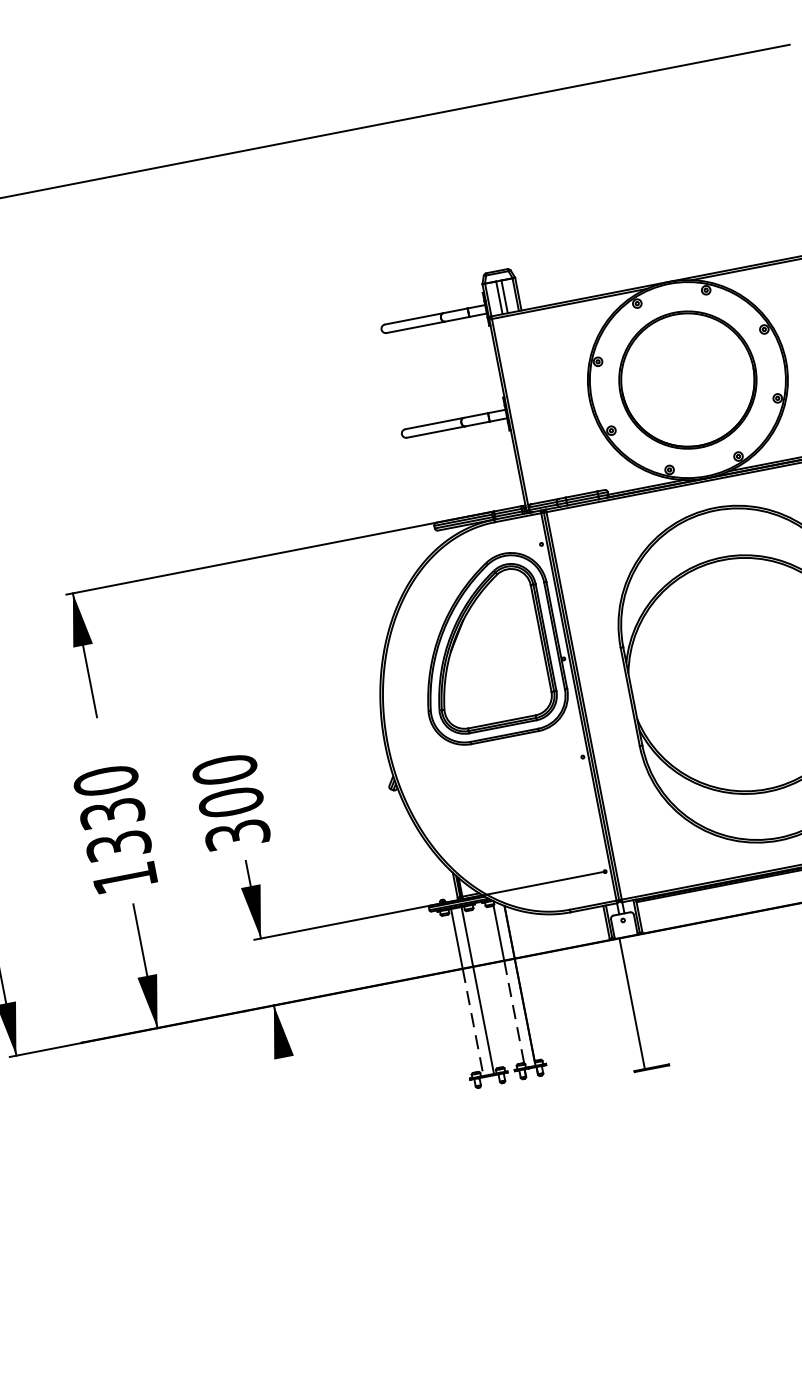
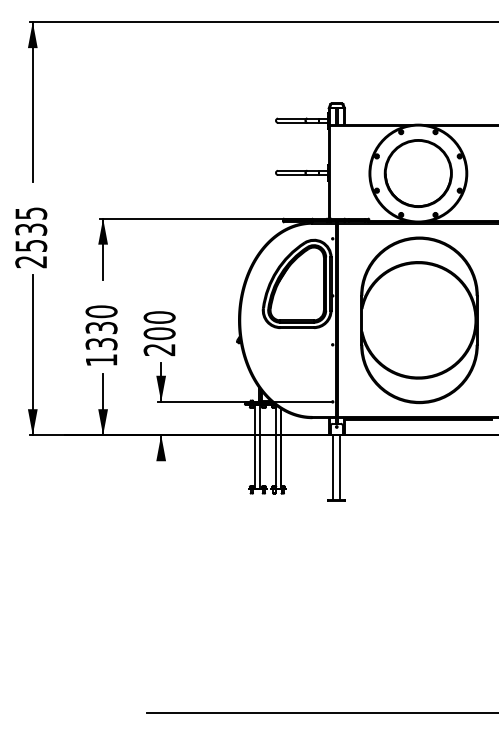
text: (237, 834) -> (159, 349), 300 -> 200
line: (646, 1000) -> (340, 467), added
line: (513, 1013) -> (275, 461), dashed -> solid
line: (473, 1021) -> (255, 461), dashed -> solid

